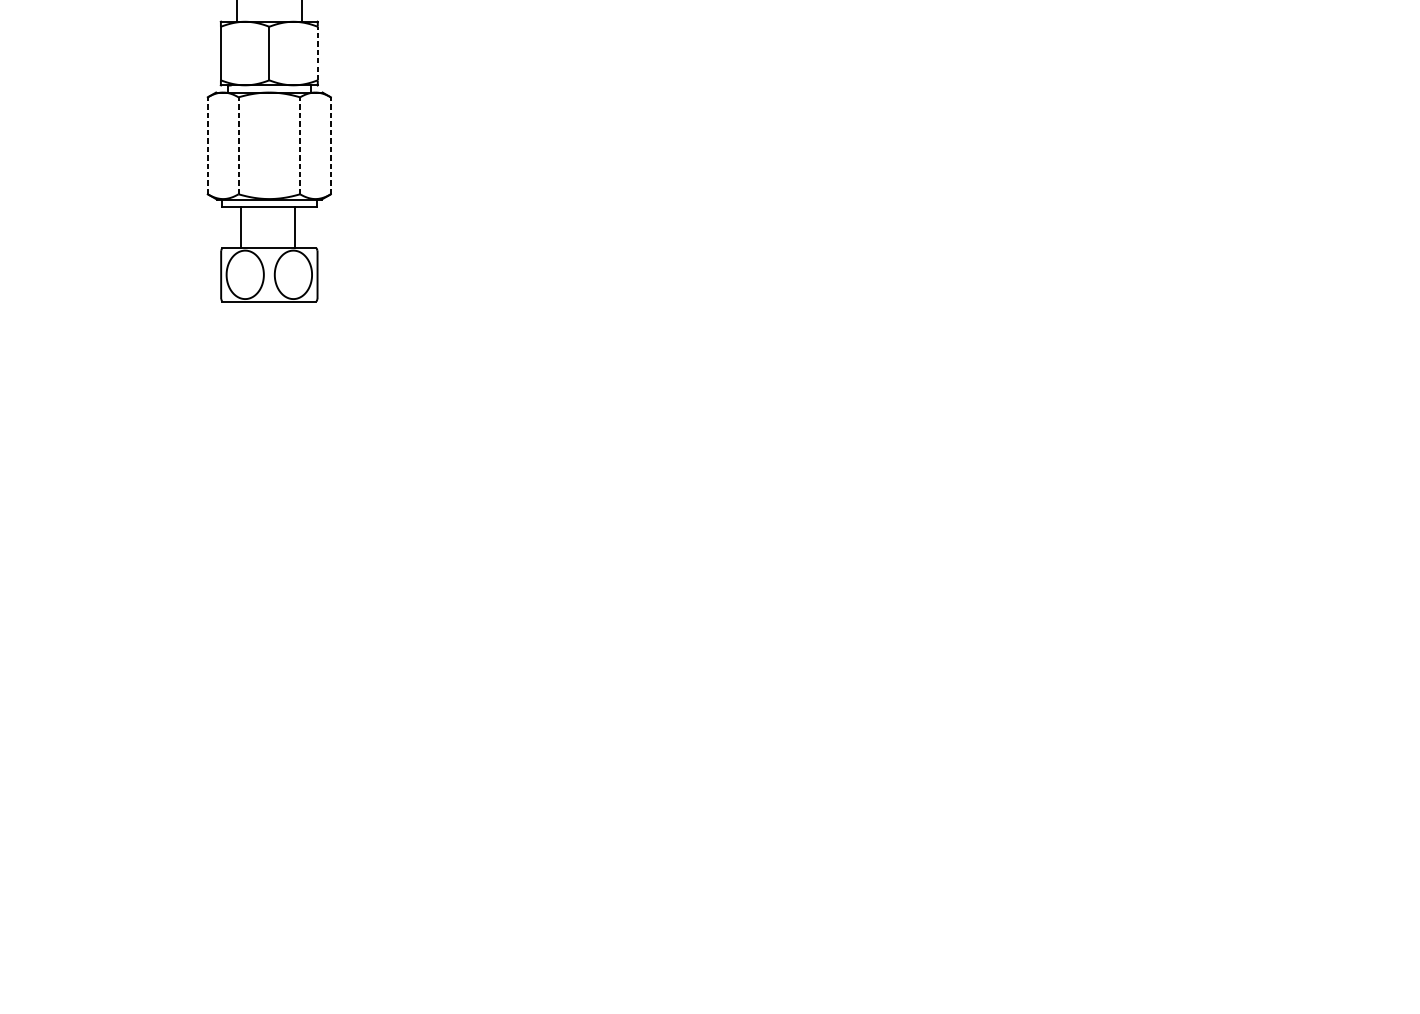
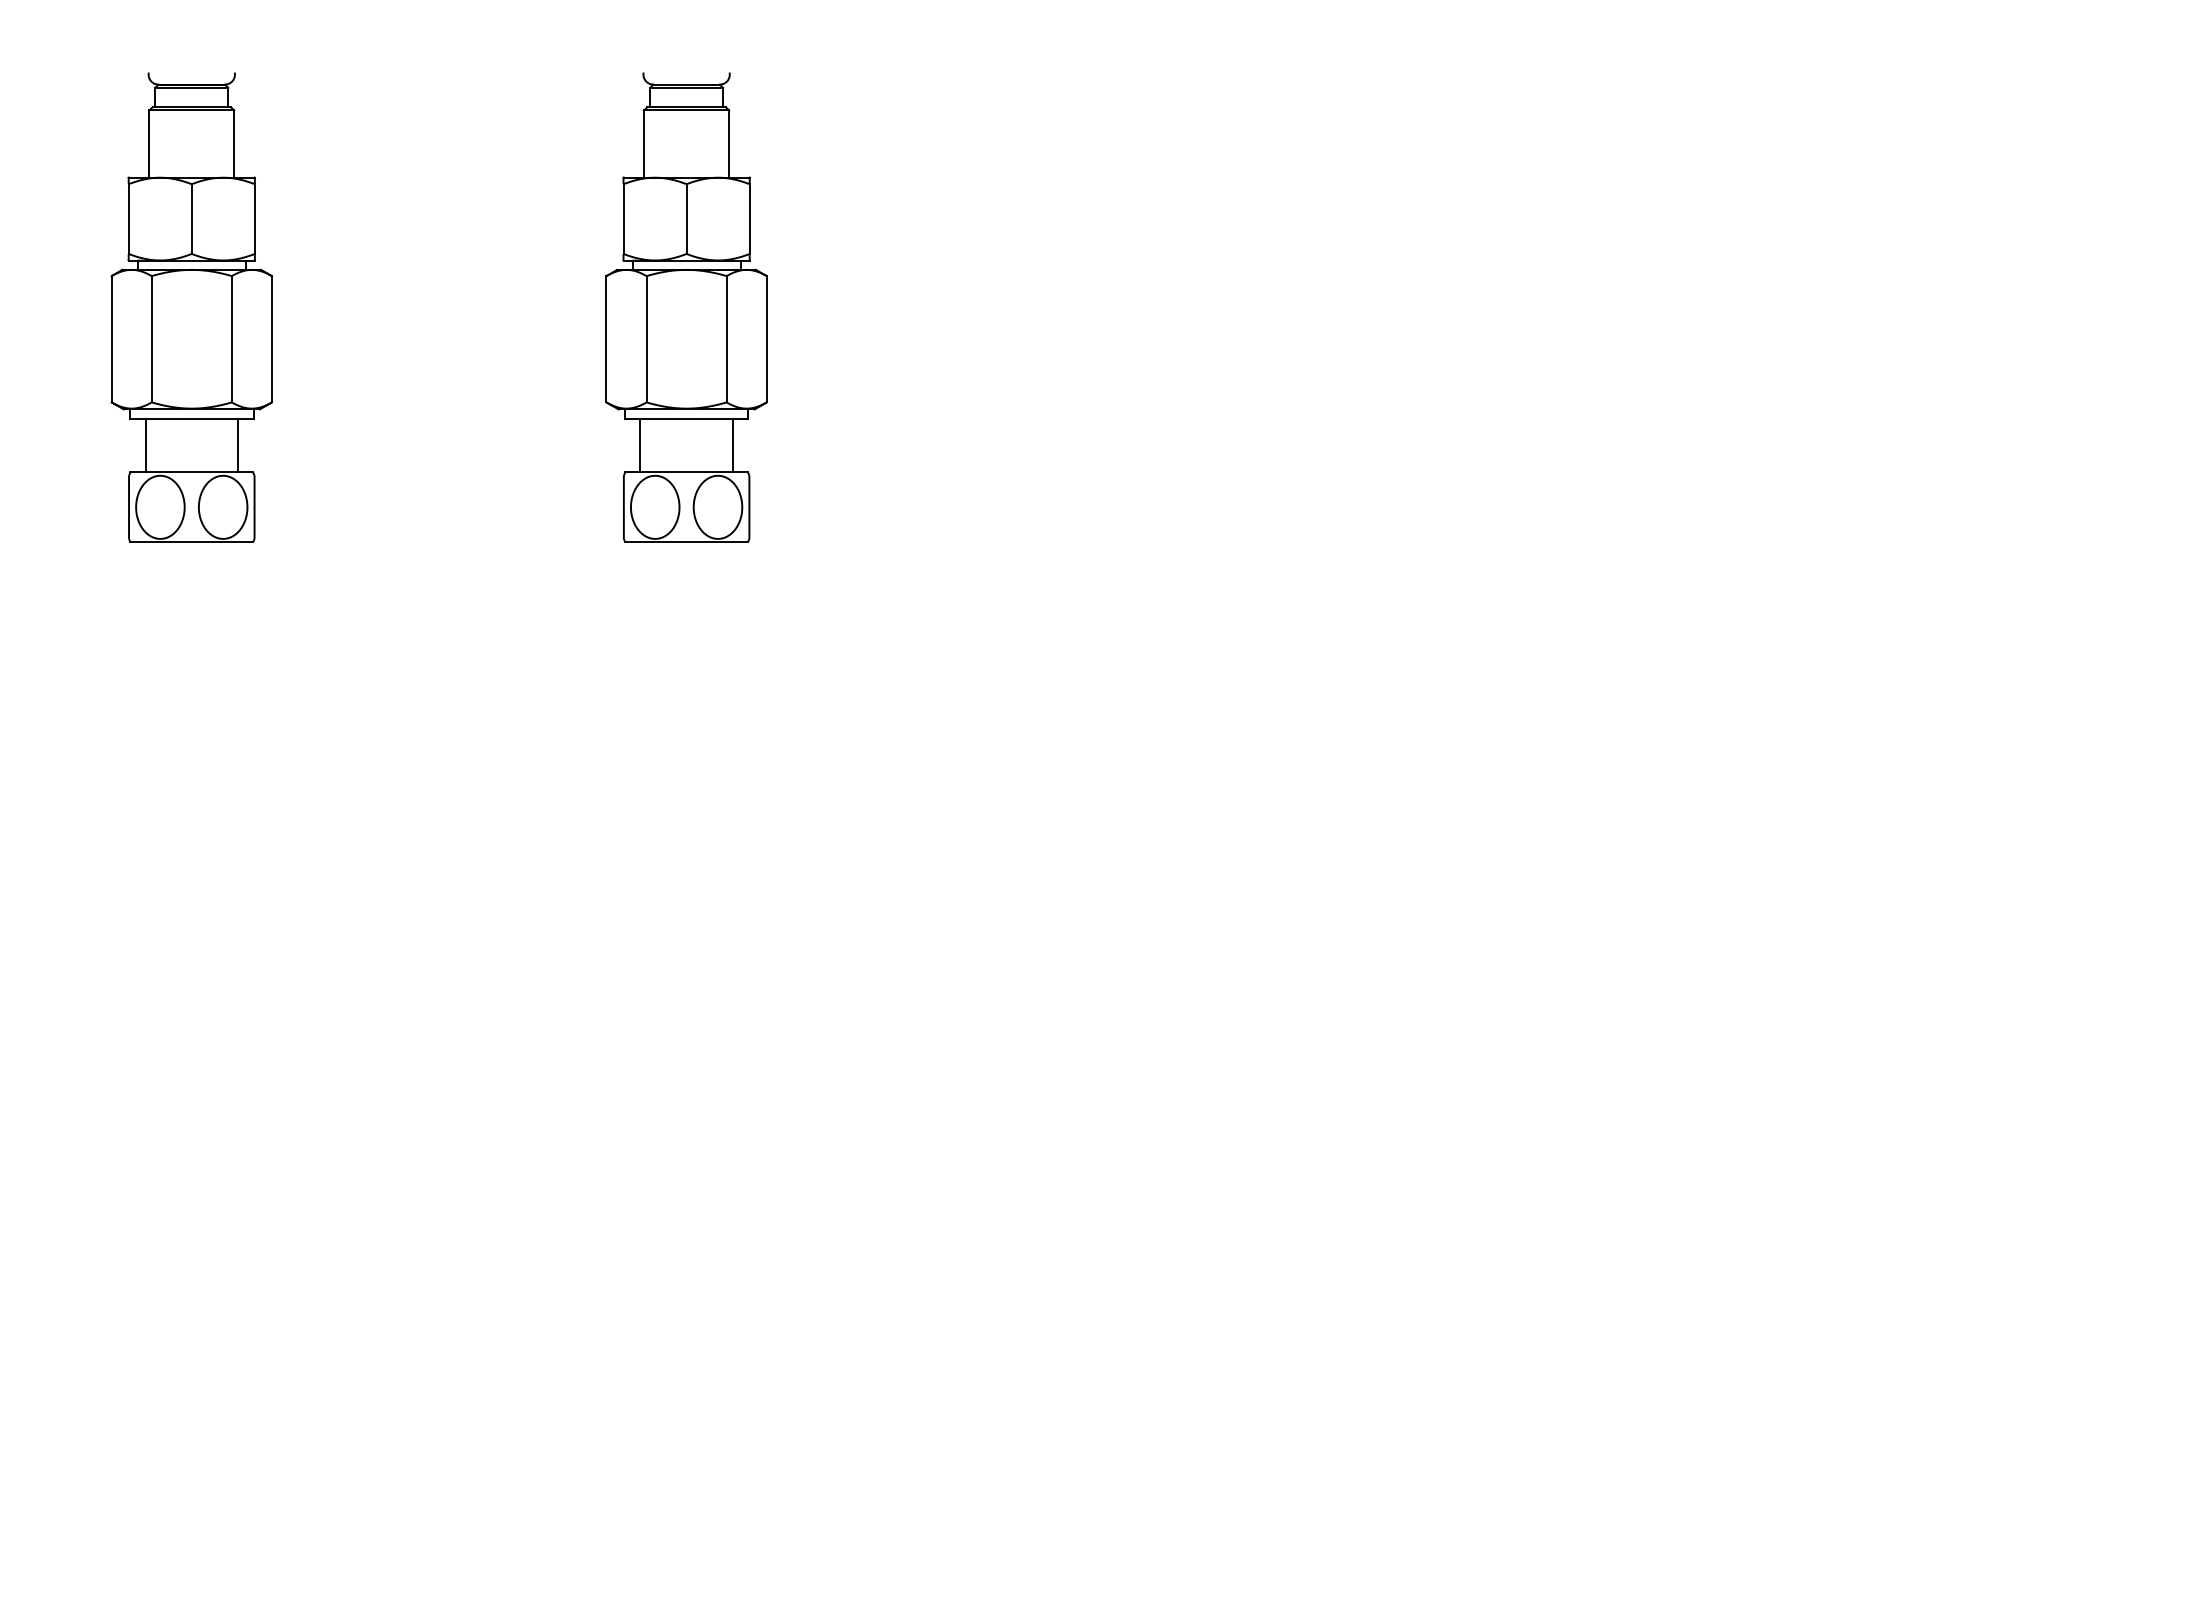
line: (317, 53) -> (749, 219), dashed -> solid
line: (207, 145) -> (606, 338), dashed -> solid
line: (238, 145) -> (646, 338), dashed -> solid
line: (299, 145) -> (726, 338), dashed -> solid
line: (330, 145) -> (766, 338), dashed -> solid
line: (240, 227) -> (732, 445), moved
line: (295, 227) -> (640, 445), moved

